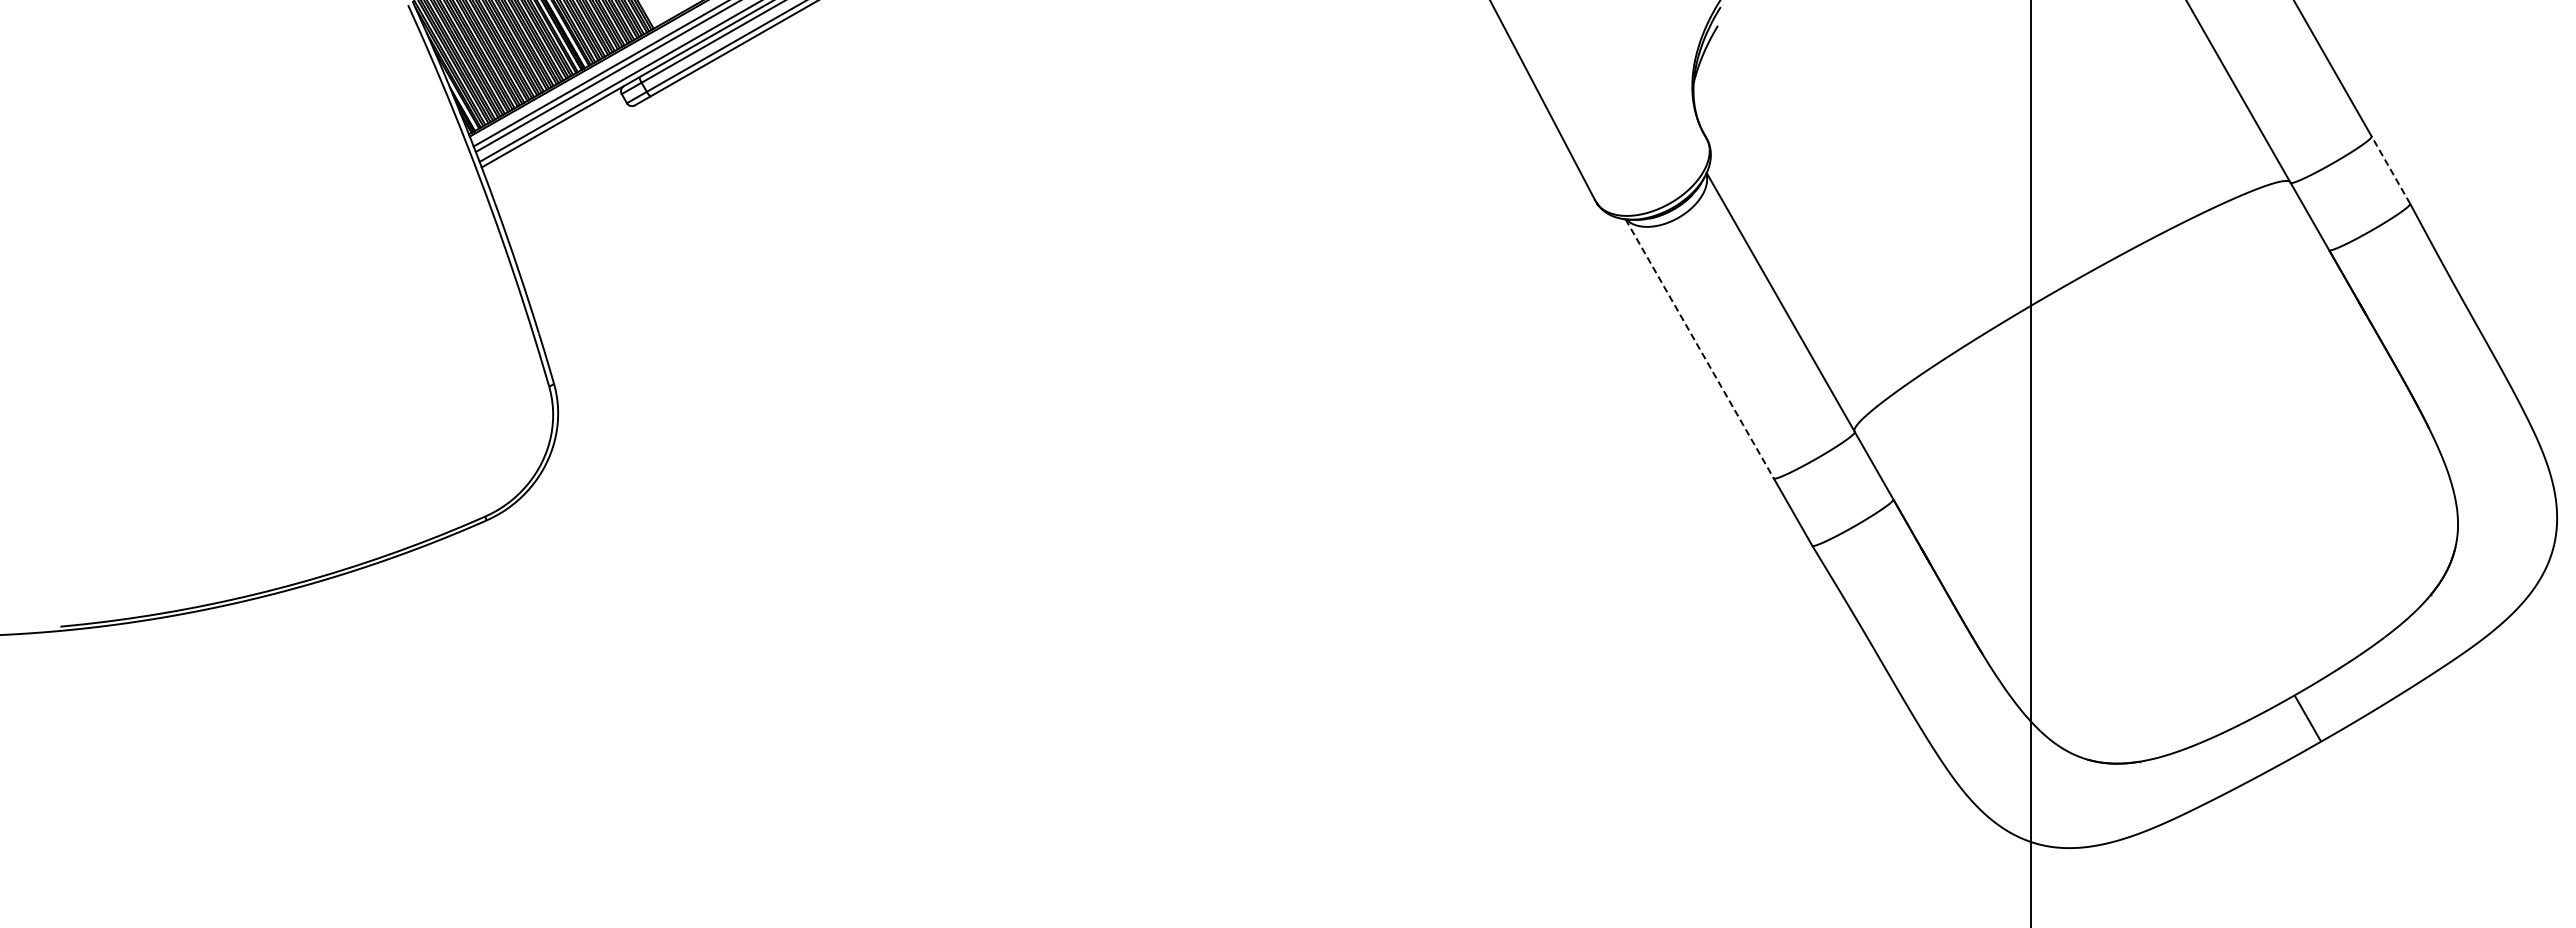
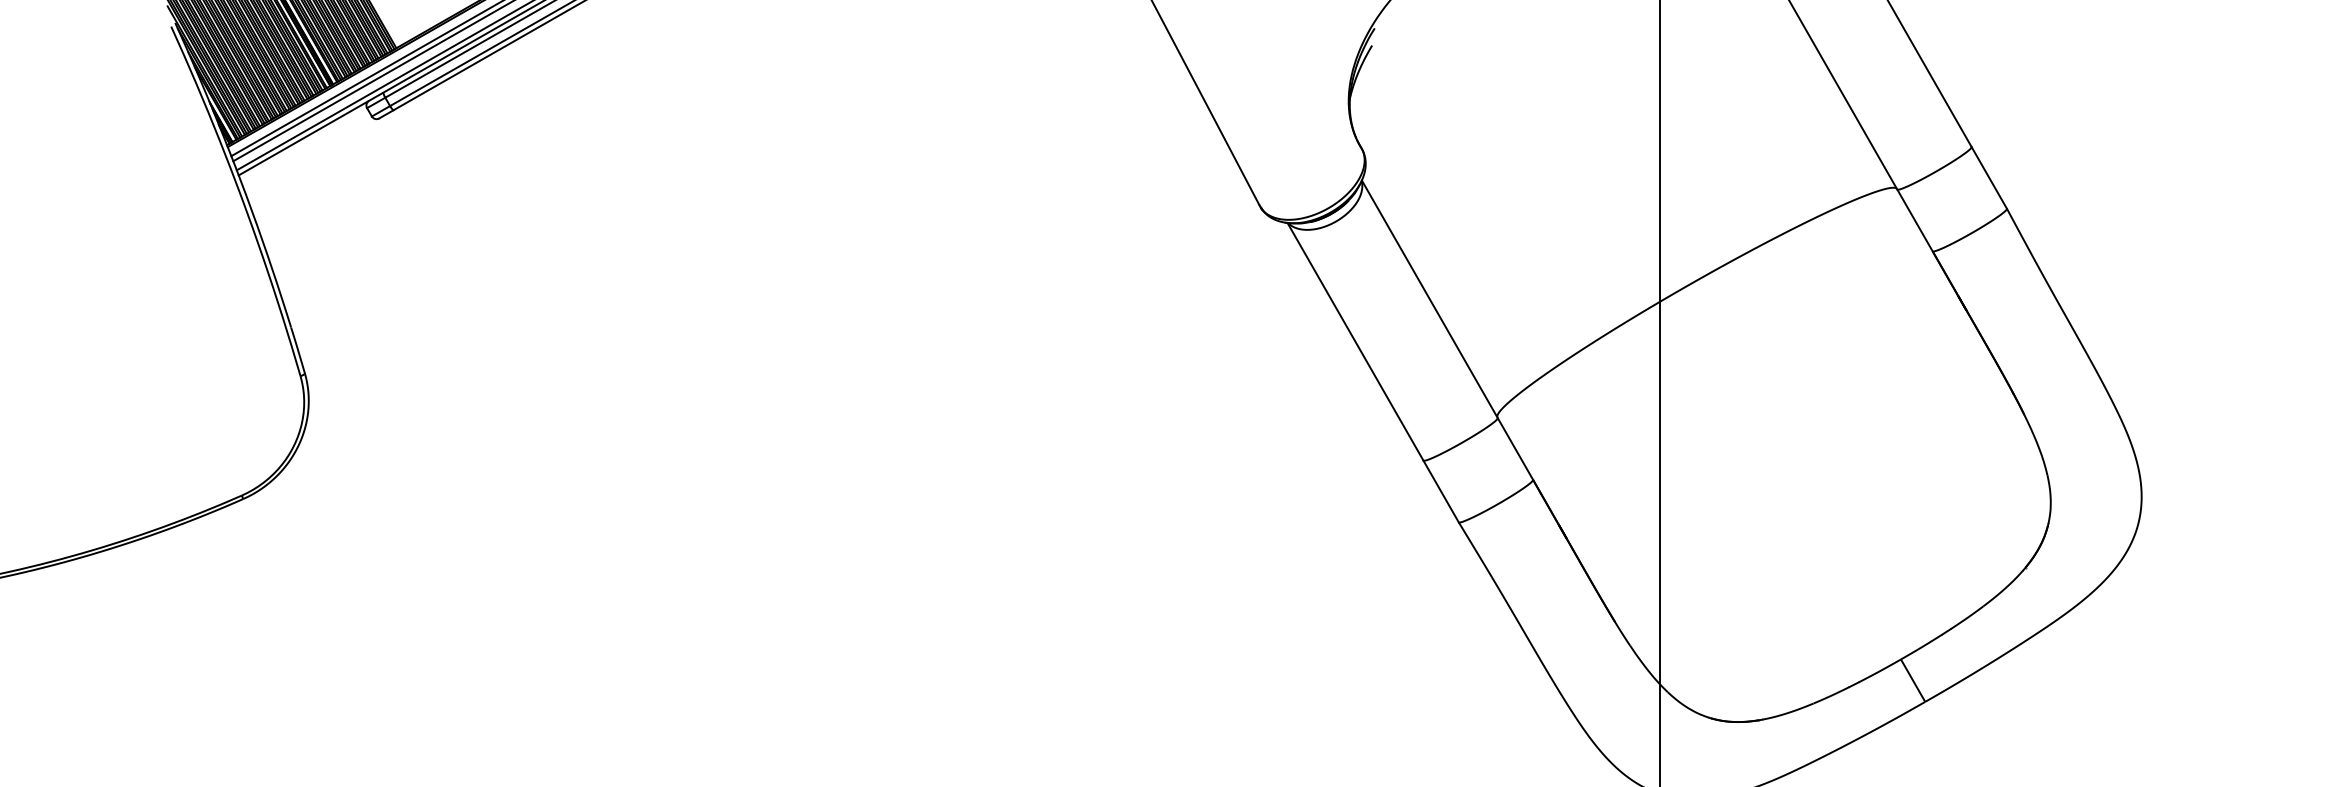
line: (2390, 170) -> (1988, 178), dashed -> solid
line: (1699, 349) -> (1355, 342), dashed -> solid

